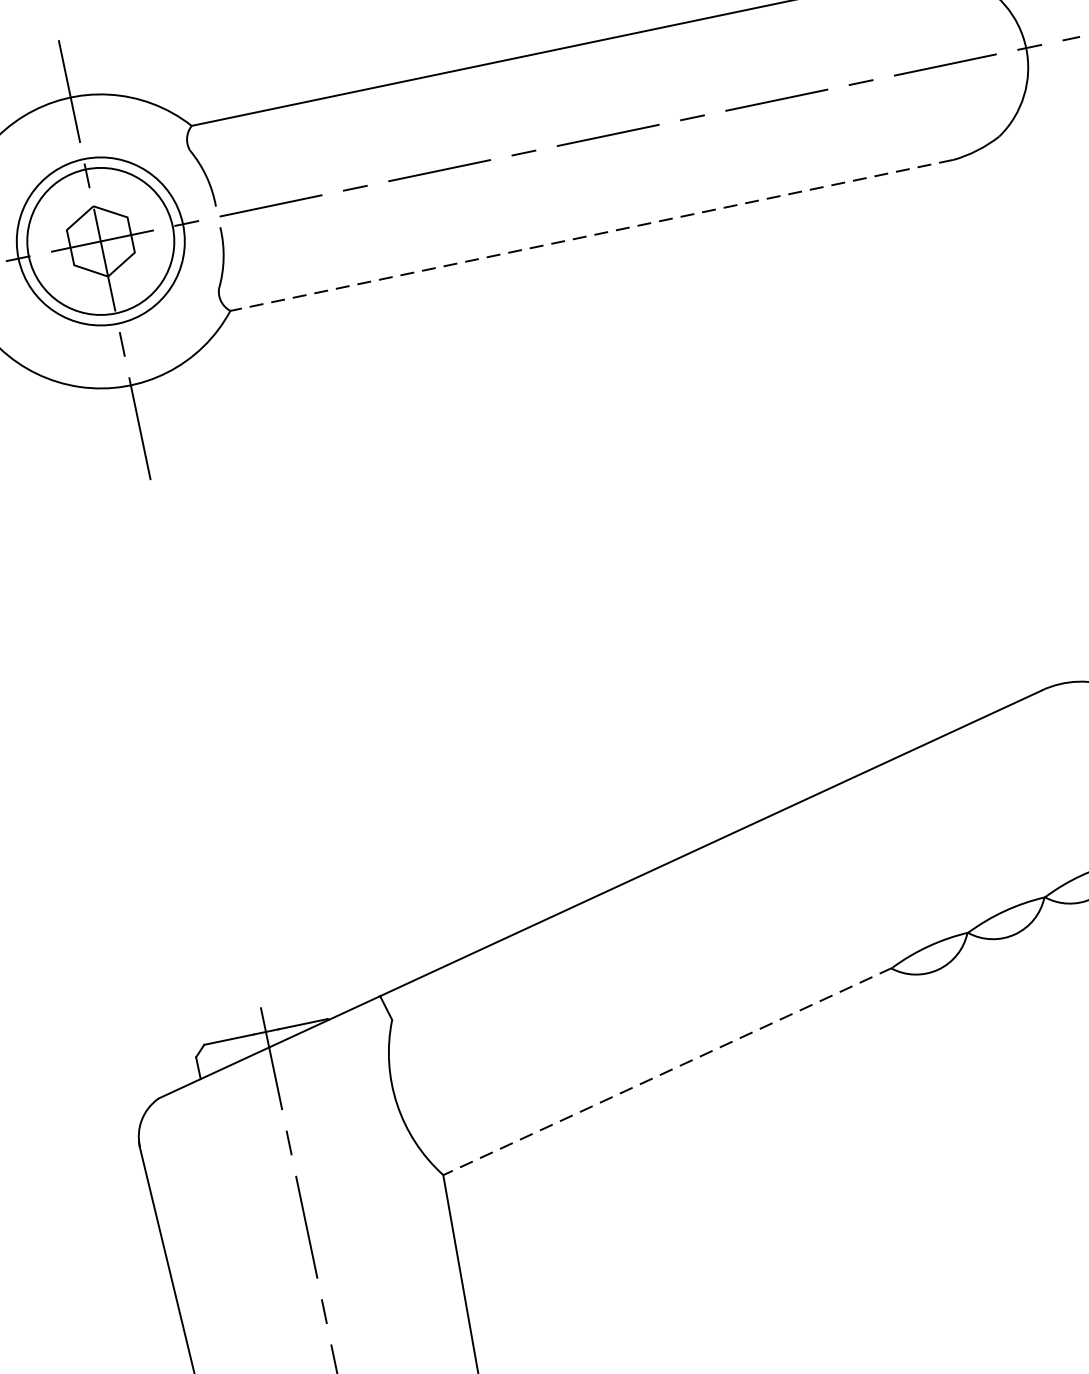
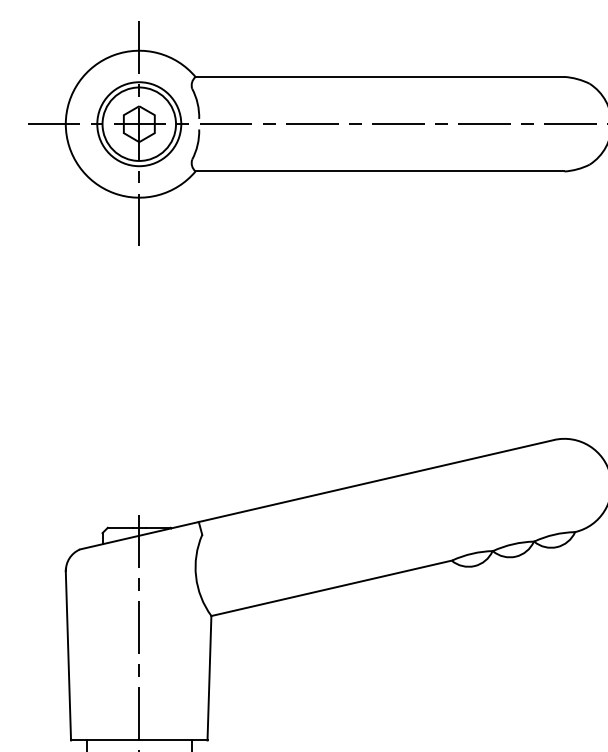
line: (590, 235) -> (379, 171), dashed -> solid
line: (667, 1072) -> (331, 588), dashed -> solid

